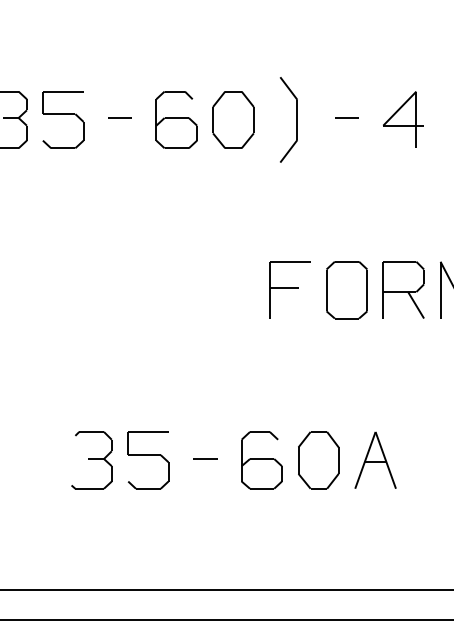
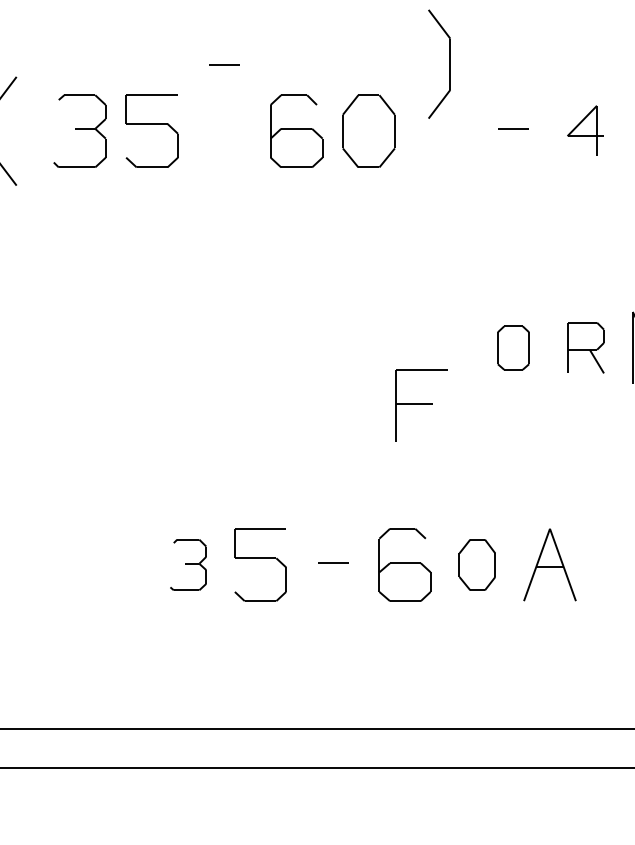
line: (120, 117) -> (224, 64), moved
part: (296, 119) -> (449, 63), moved
part: (403, 119) -> (585, 130), size x0.7
part: (289, 289) -> (421, 405), moved
part: (346, 289) -> (513, 347), size x0.6
part: (403, 289) -> (585, 347), size x0.7
part: (91, 460) -> (188, 564), size x0.7
part: (318, 460) -> (477, 564), size x0.7

